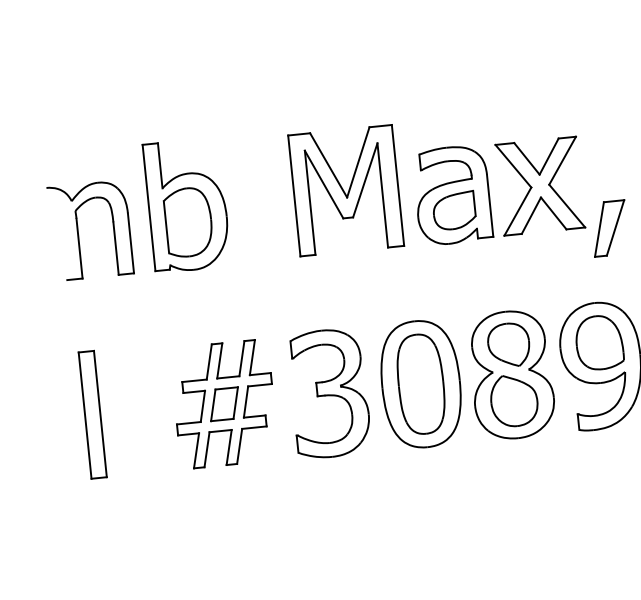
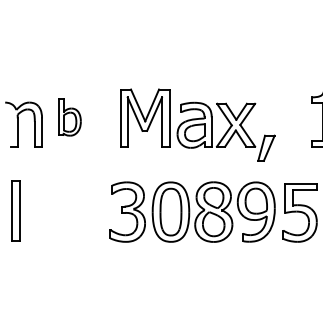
part: (185, 205) -> (69, 117), size x0.6
part: (223, 402) -> (77, 211), removed

